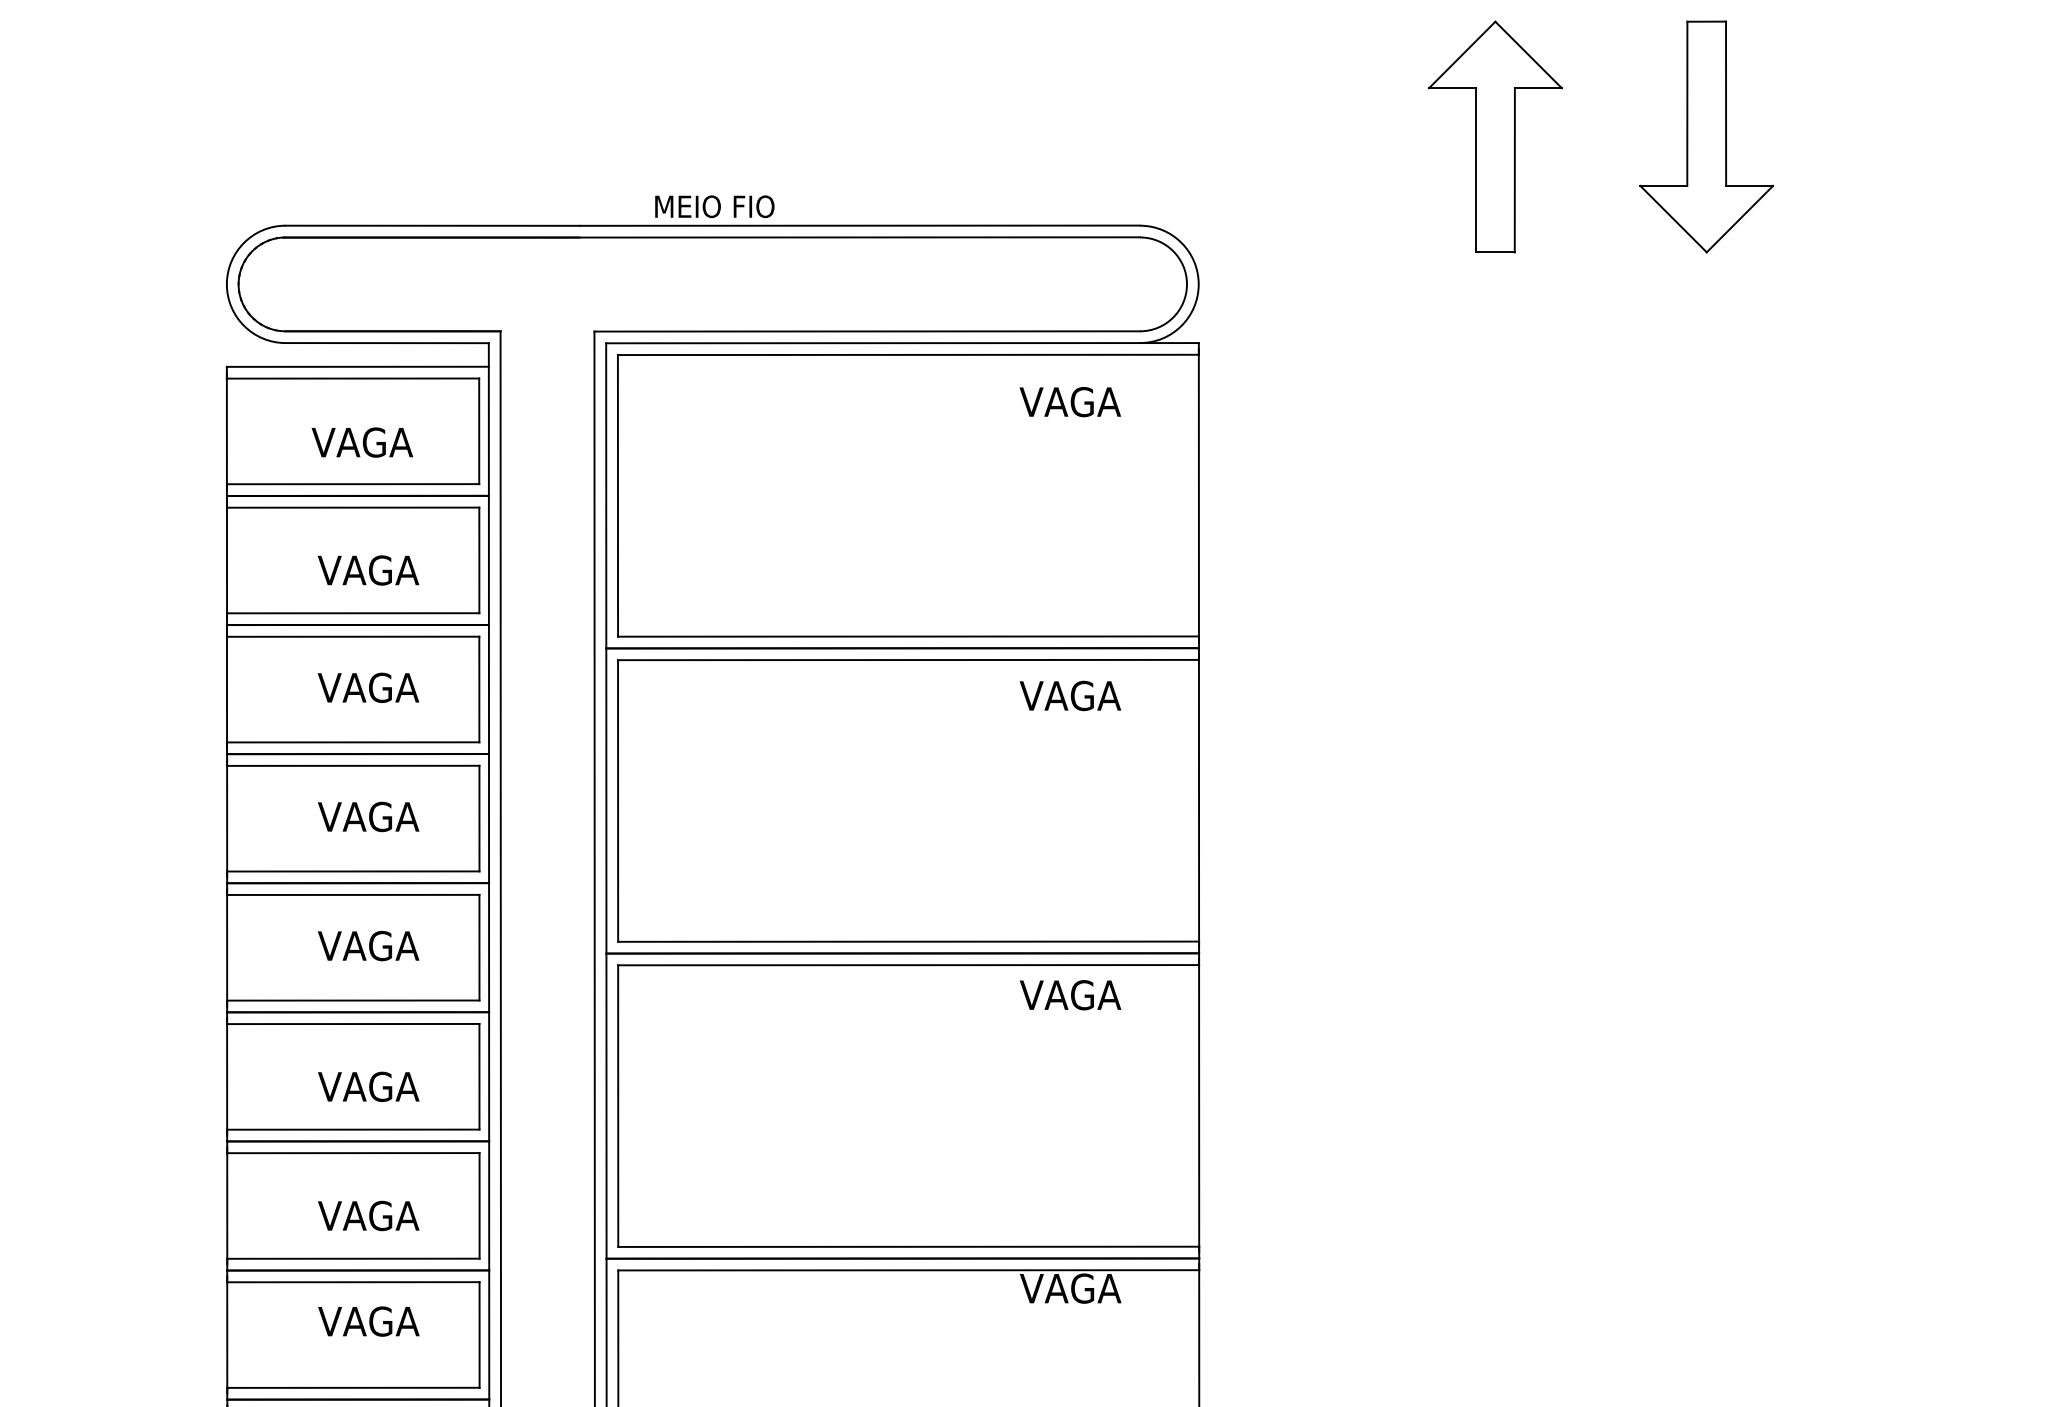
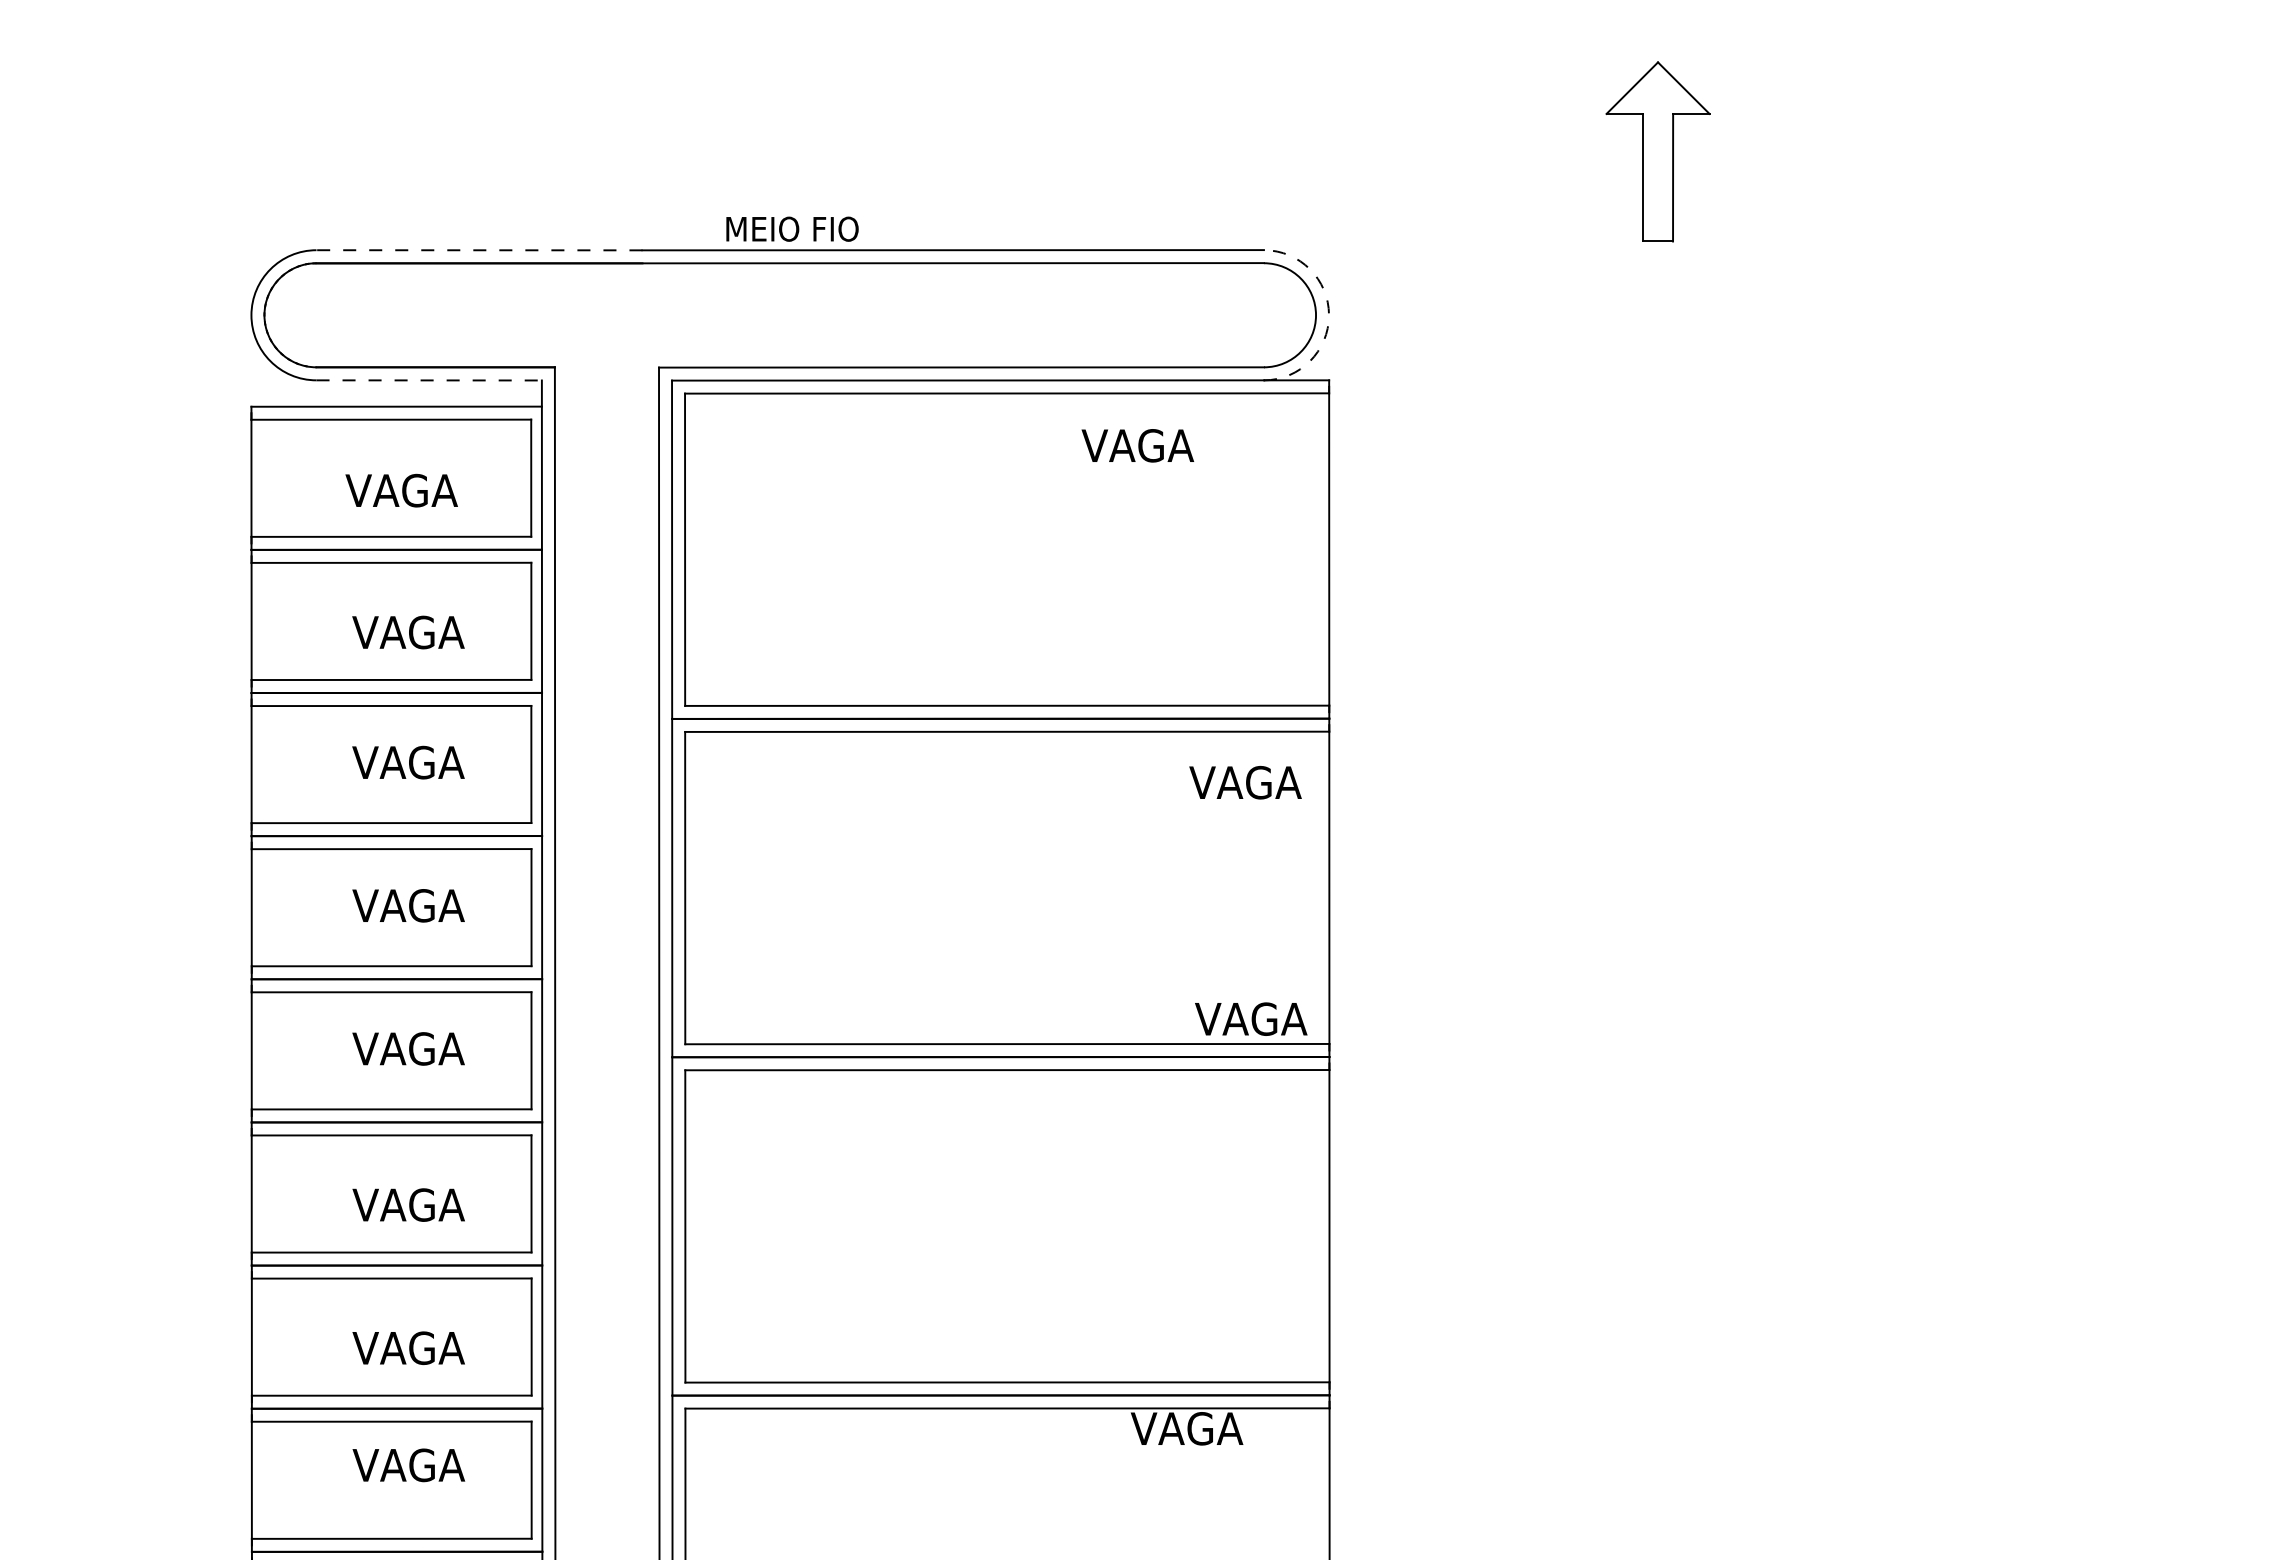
part: (1495, 136) -> (1658, 151), size x0.7
part: (1706, 136) -> (1892, 151), removed
line: (432, 225) -> (479, 249), solid -> dashed
arc: (1198, 284) -> (1328, 315), solid -> dashed
line: (387, 343) -> (429, 380), solid -> dashed
text: (1069, 402) -> (1136, 446), moved
text: (1070, 695) -> (1245, 782), moved
text: (1070, 995) -> (1251, 1019), moved

